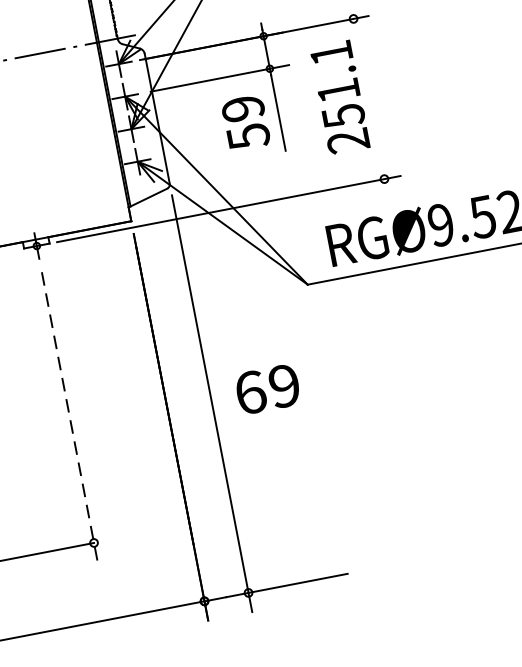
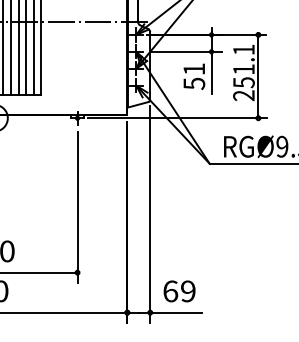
line: (369, 98) -> (258, 76), added
text: (243, 109) -> (194, 69), 59 -> 51
text: (267, 389) -> (179, 291), moved
line: (69, 417) -> (77, 207), dashed -> solid

